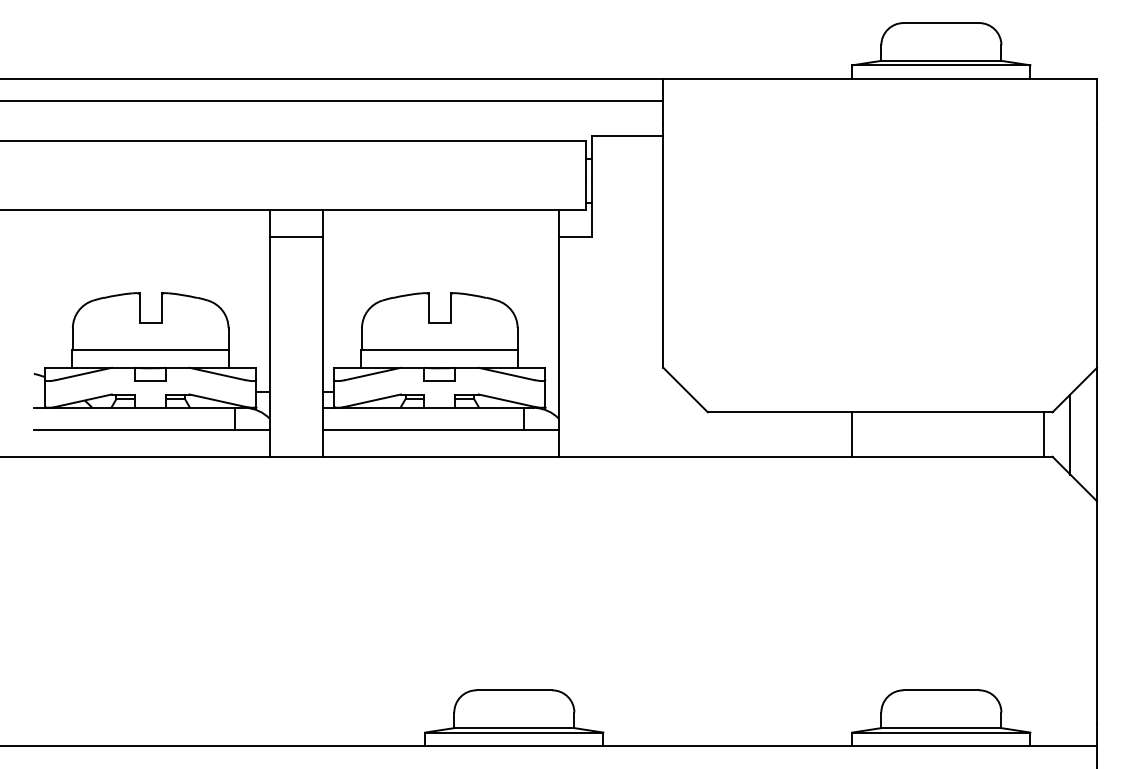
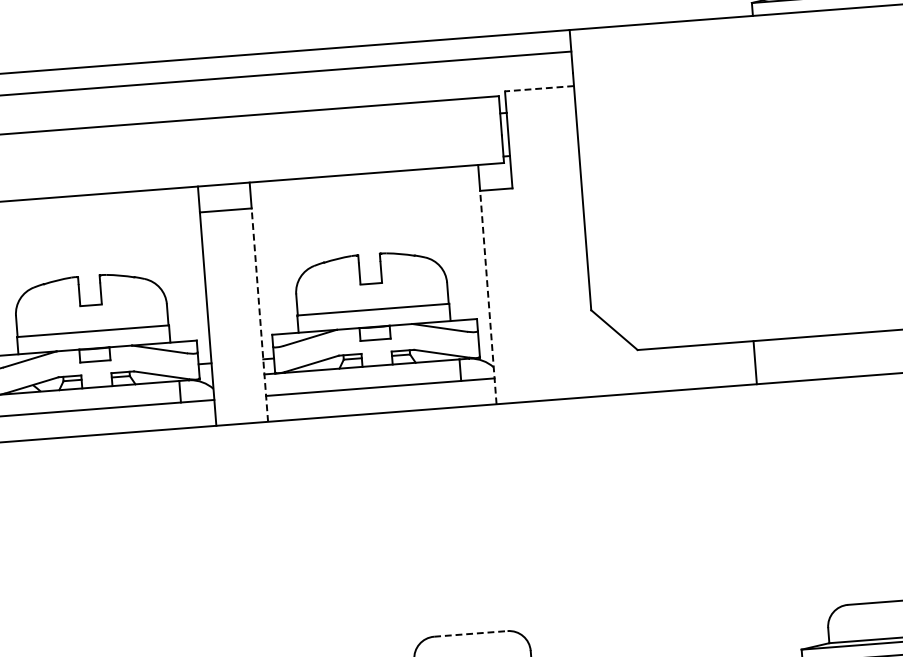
line: (627, 136) -> (539, 88), solid -> dashed
line: (323, 346) -> (260, 314), solid -> dashed
line: (558, 346) -> (488, 297), solid -> dashed
line: (852, 434) -> (755, 362), moved
line: (514, 690) -> (471, 634), solid -> dashed

